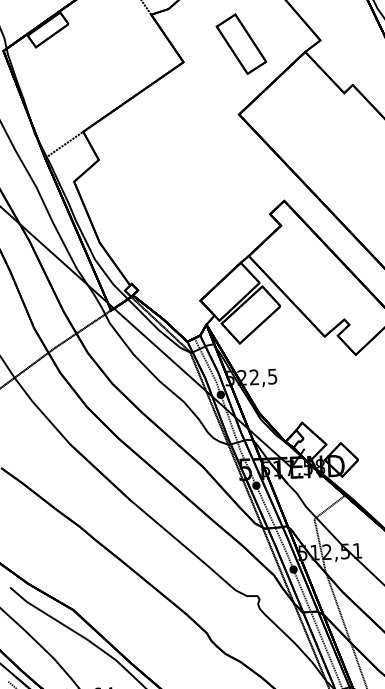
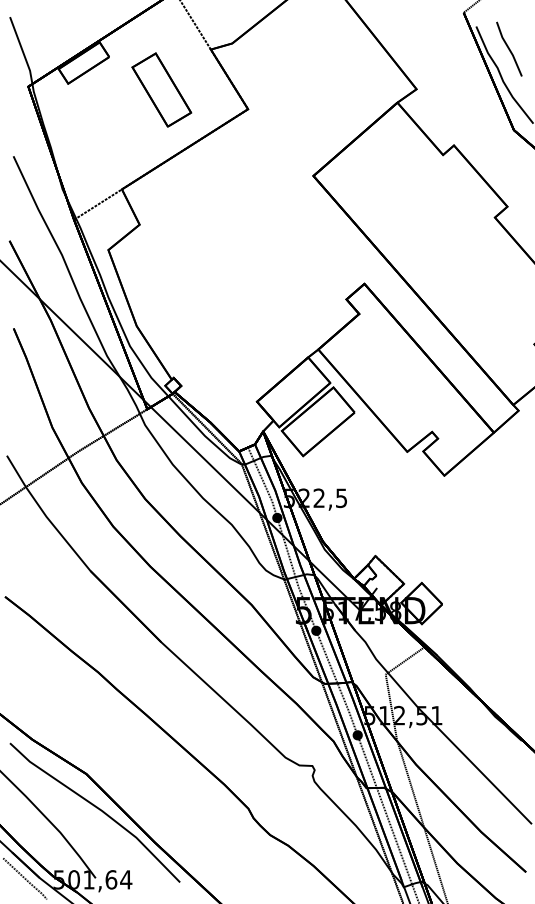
part: (241, 43) -> (161, 89), moved

